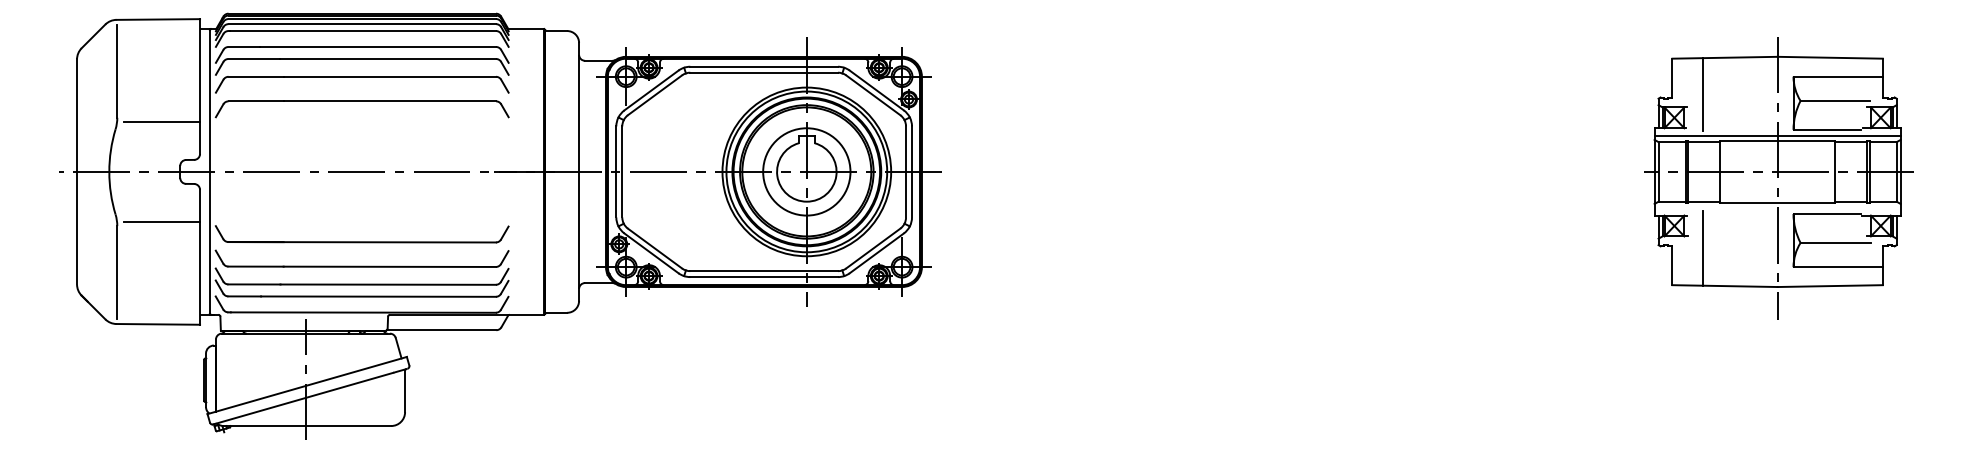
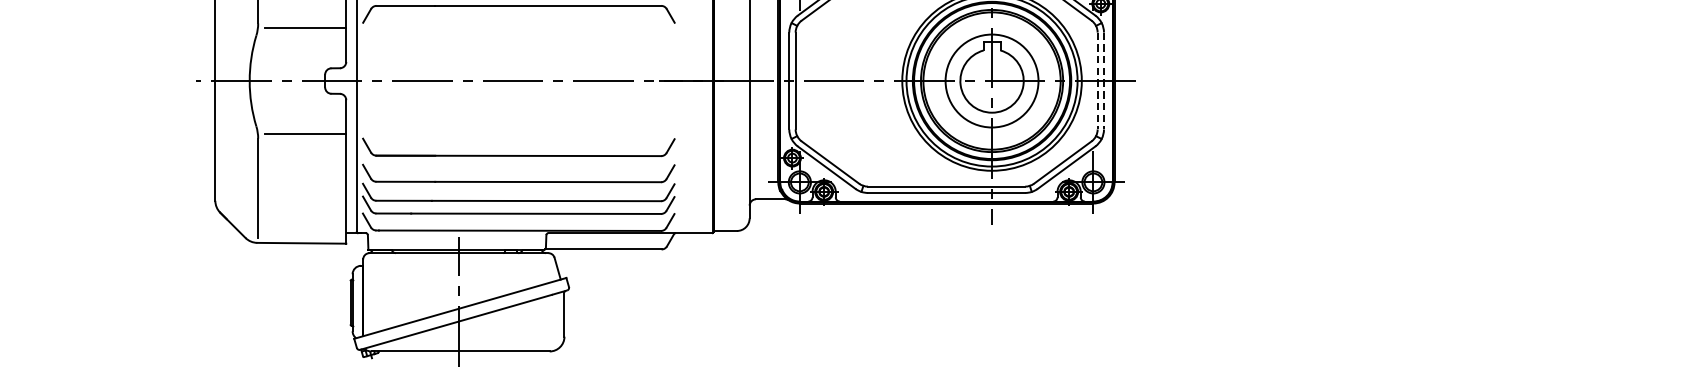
line: (906, 171) -> (1098, 80), solid -> dashed
line: (912, 171) -> (1104, 80), solid -> dashed

